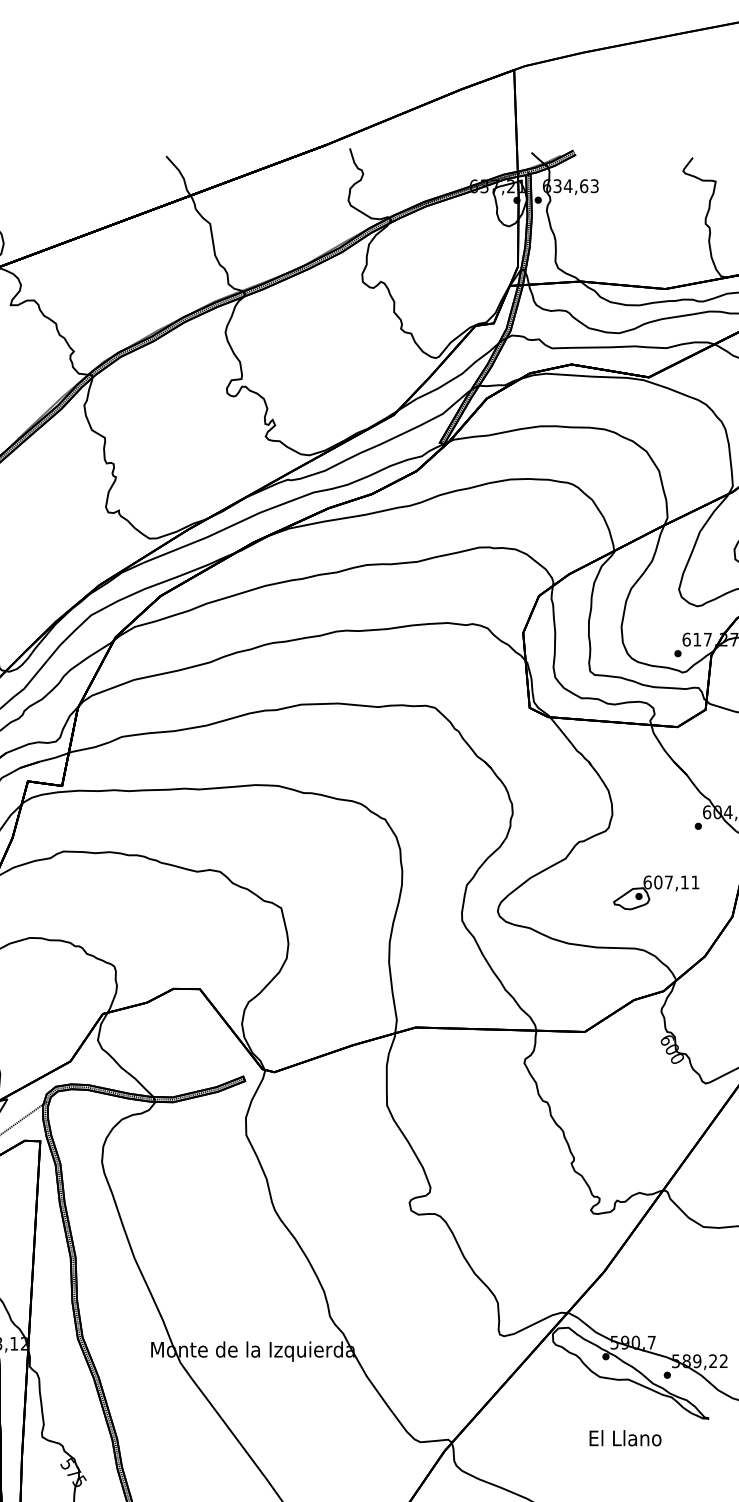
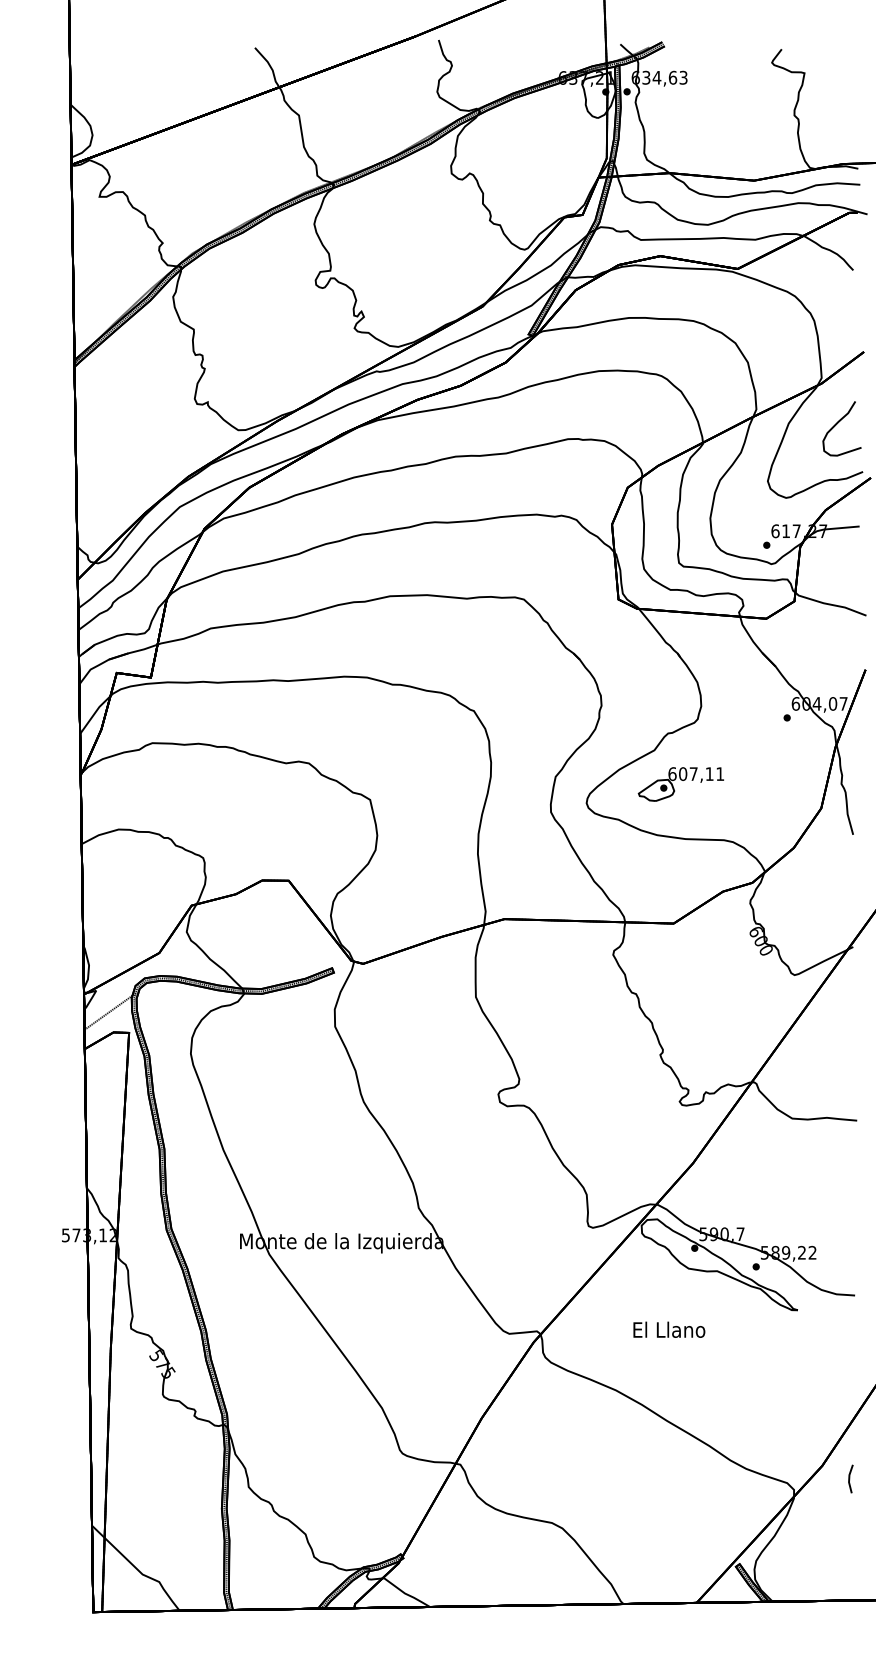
part: (655, 892) -> (680, 784), moved
text: (625, 1437) -> (669, 1329), moved

